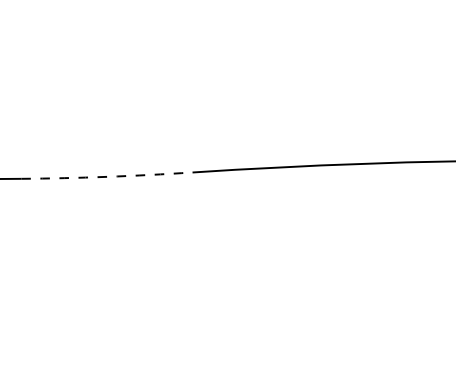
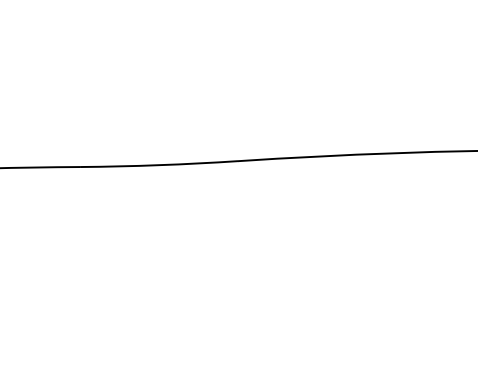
arc: (107, 177) -> (159, 165), dashed -> solid

